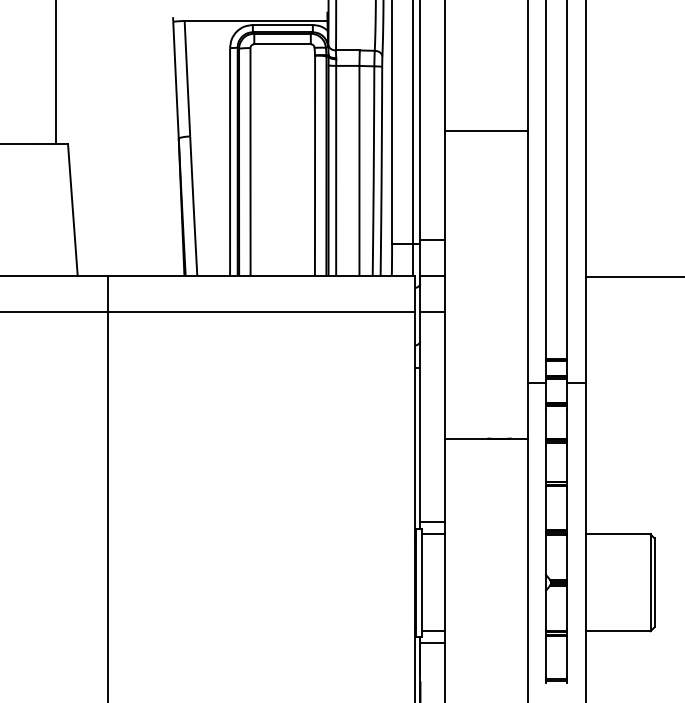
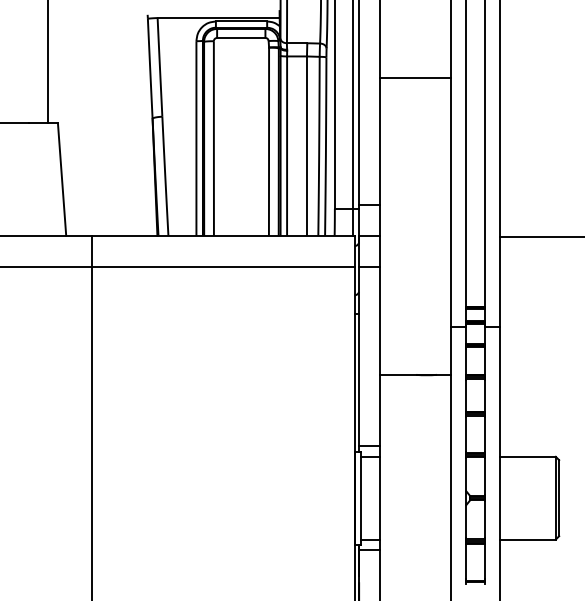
line: (485, 131) -> (414, 78), moved

